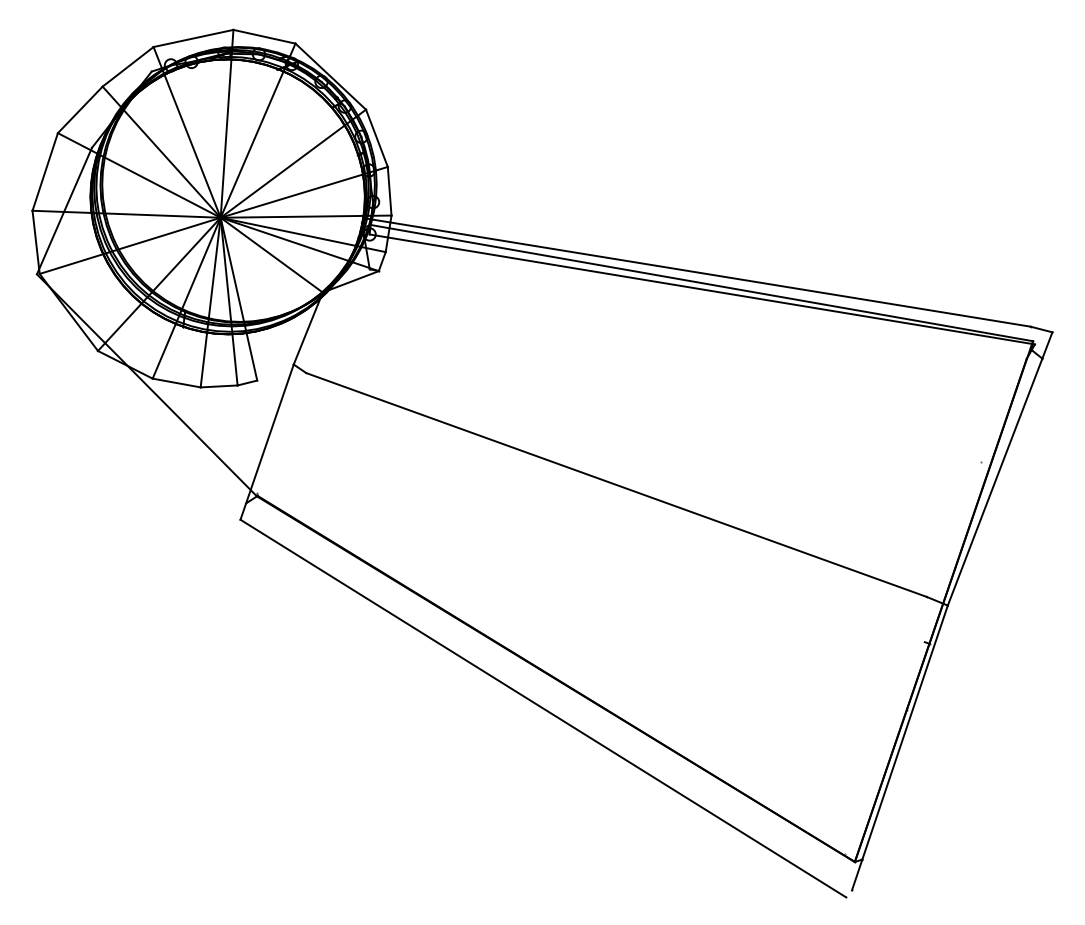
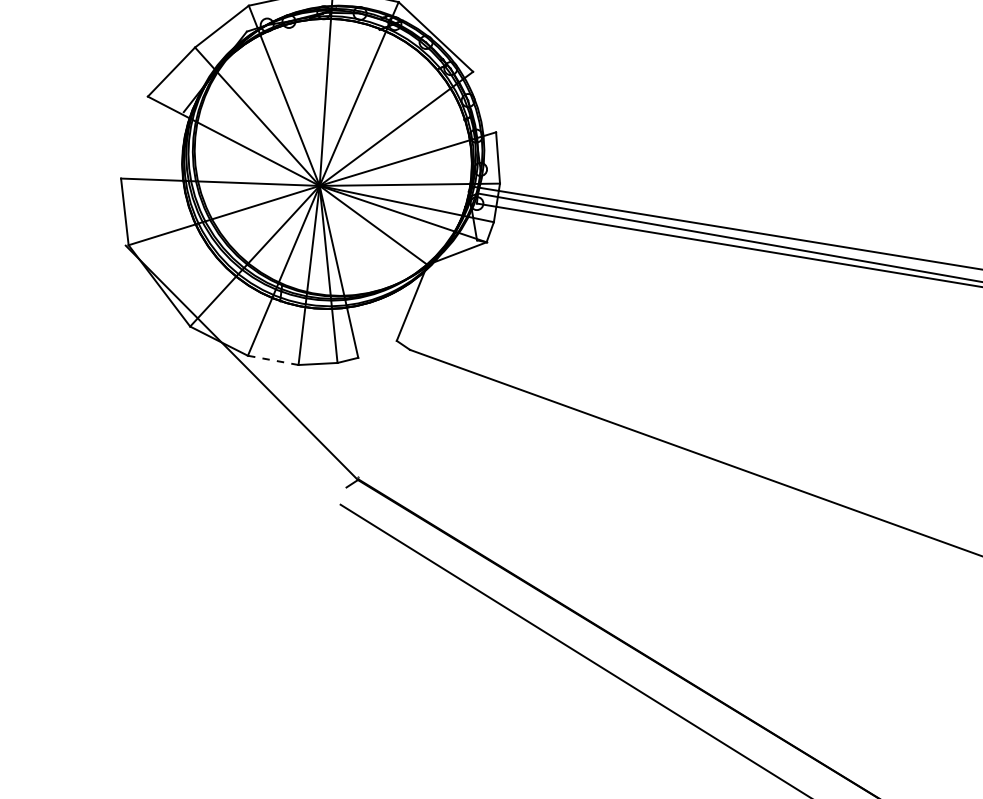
line: (376, 137) -> (484, 101), removed
line: (44, 171) -> (133, 137), removed
line: (63, 210) -> (153, 178), removed
line: (176, 382) -> (273, 359), solid -> dashed
line: (266, 441) -> (368, 422), removed

